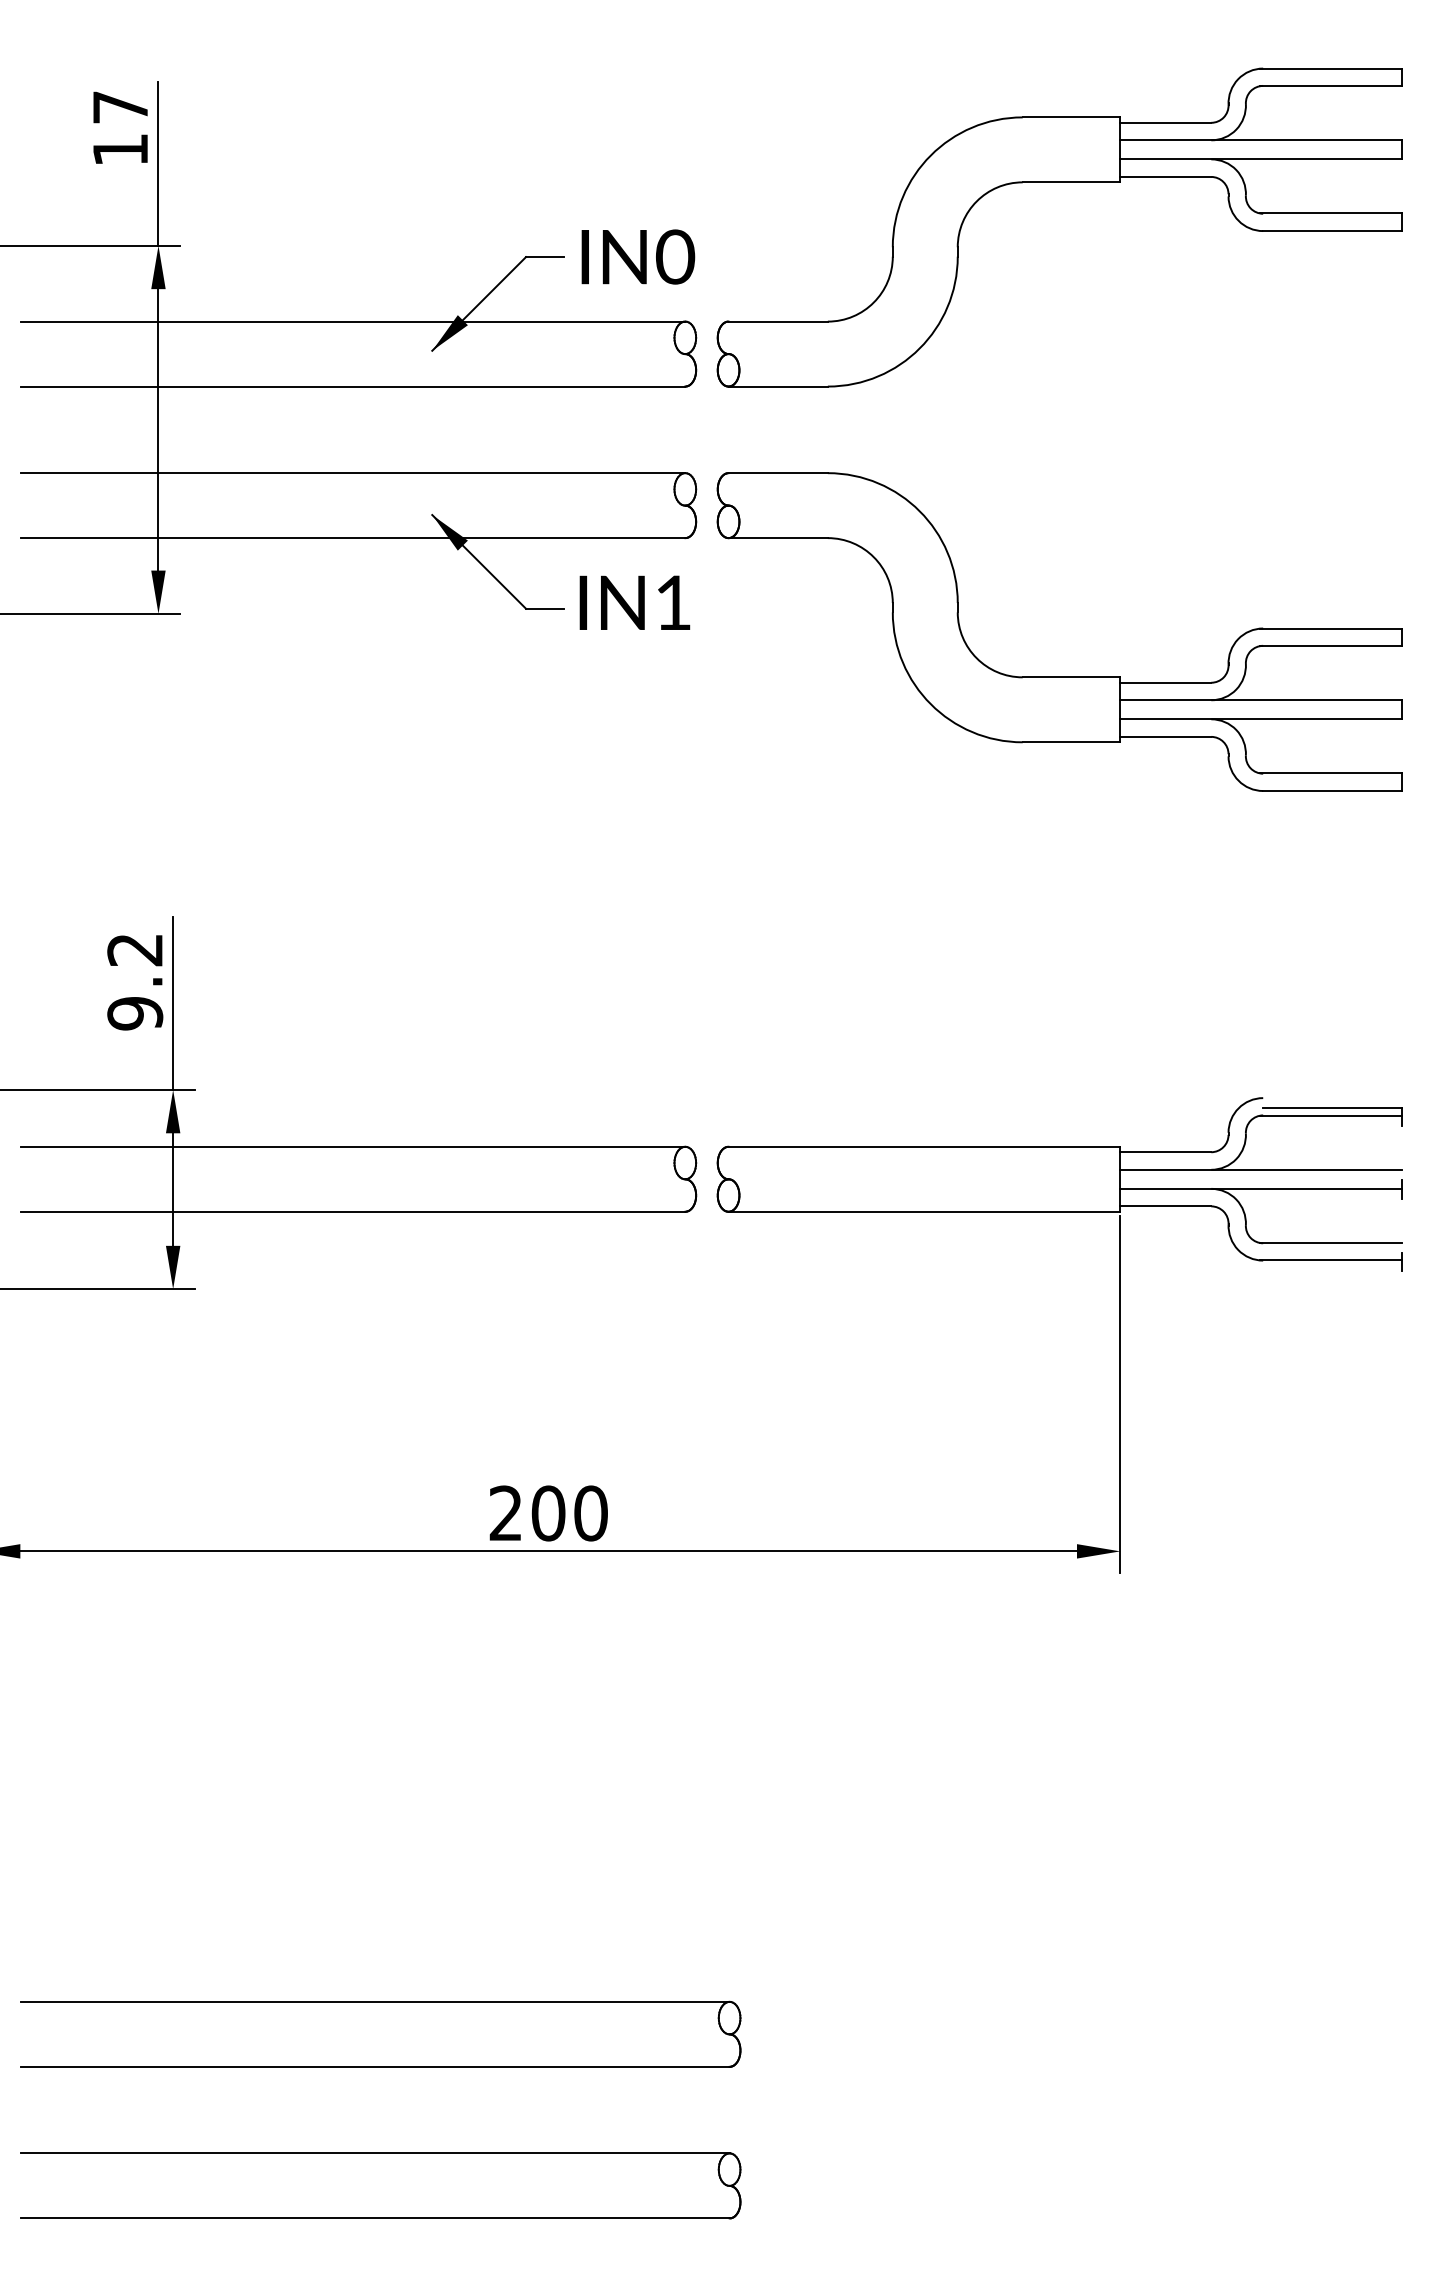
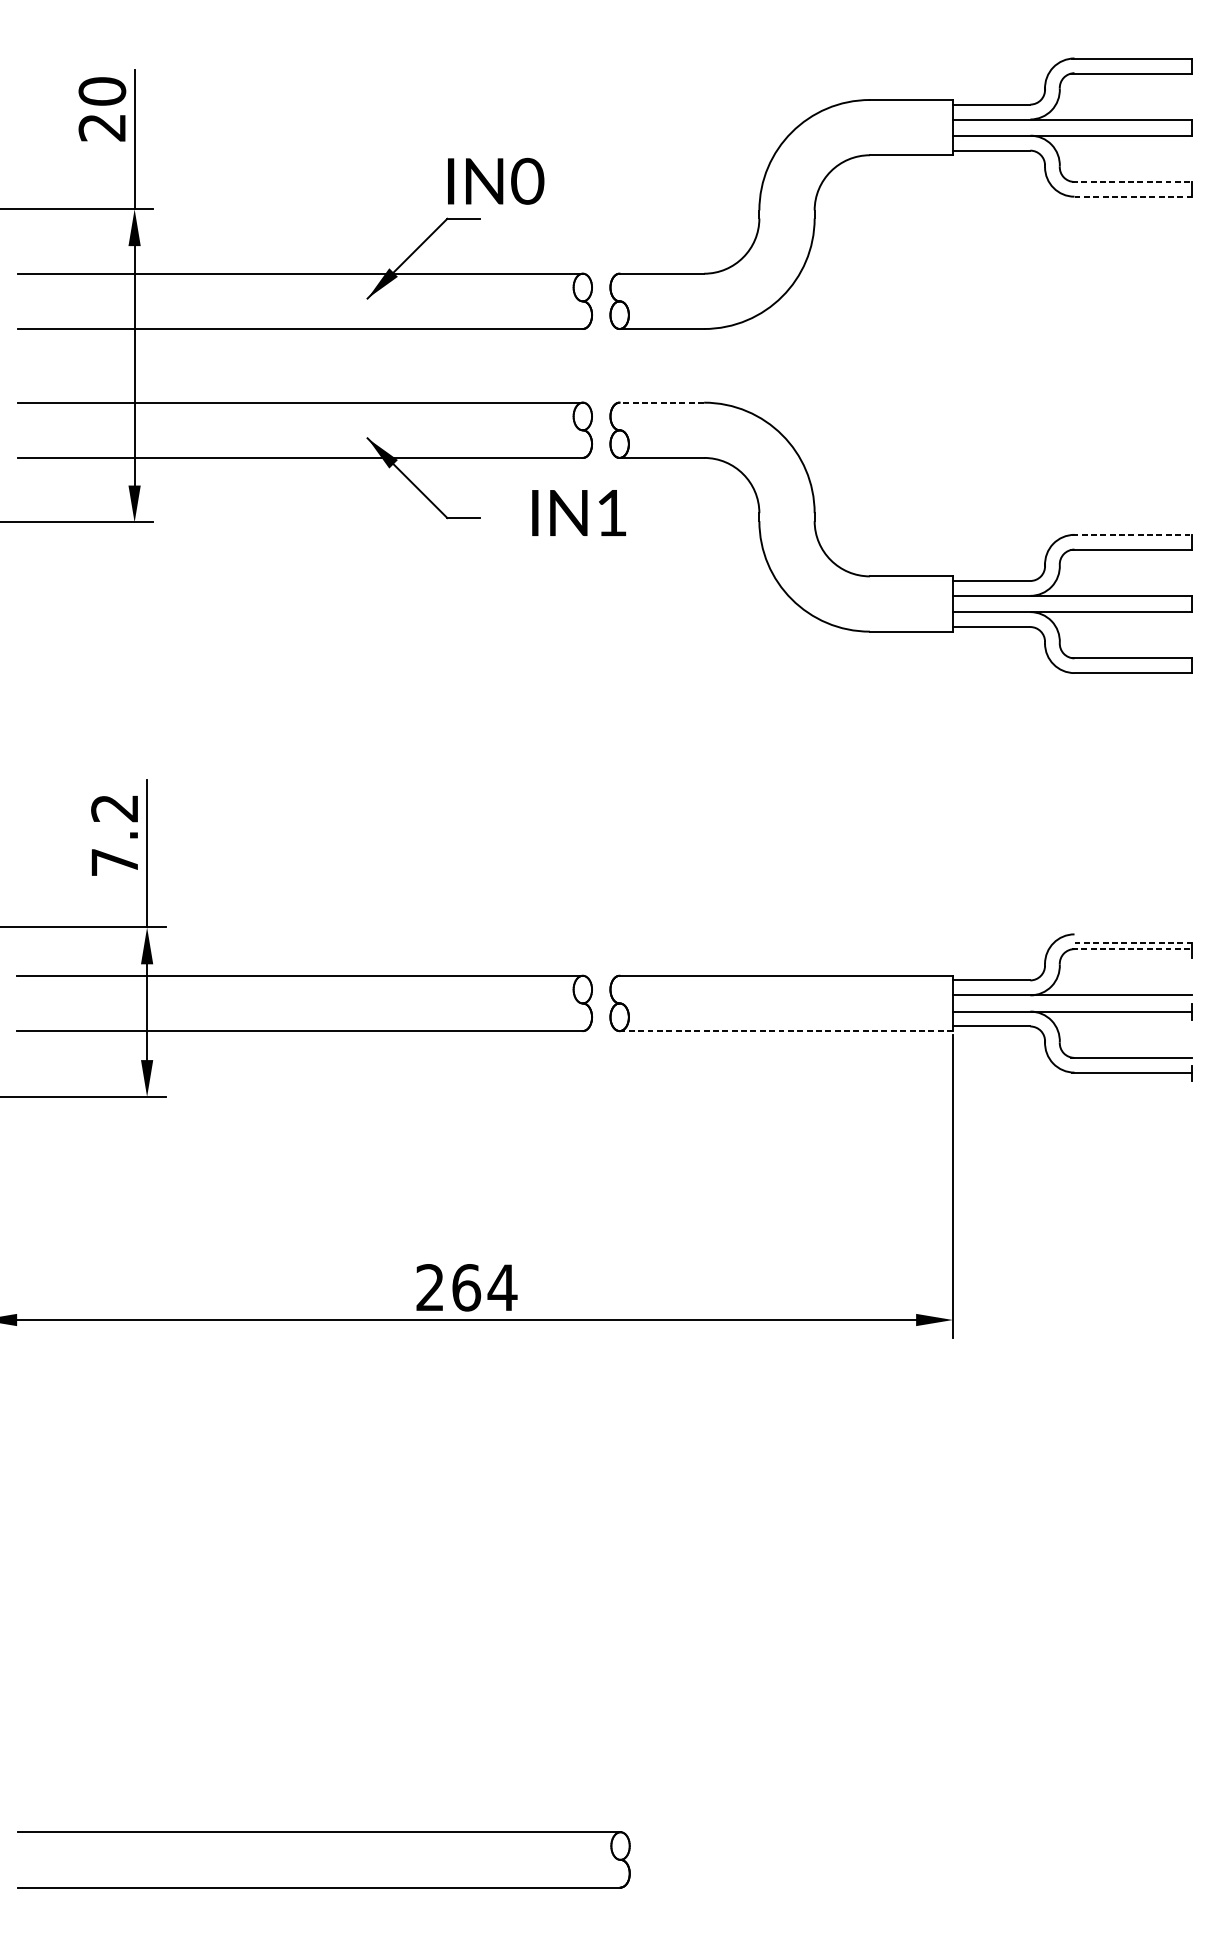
text: (120, 128) -> (102, 109), 17 -> 20
line: (1330, 213) -> (1131, 181), solid -> dashed
line: (1332, 231) -> (1133, 197), solid -> dashed
text: (638, 256) -> (496, 180), moved
line: (778, 473) -> (662, 402), solid -> dashed
text: (634, 602) -> (578, 512), moved
line: (1331, 628) -> (1132, 534), solid -> dashed
text: (135, 1013) -> (115, 862), 9.2 -> 7.2
line: (1332, 1108) -> (1133, 943), solid -> dashed
line: (1330, 1115) -> (1131, 949), solid -> dashed
line: (924, 1211) -> (786, 1030), solid -> dashed
text: (569, 1513) -> (484, 1287), 200 -> 264
part: (380, 2002) -> (323, 1703), removed

